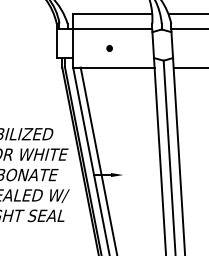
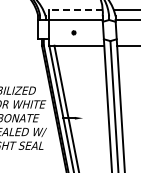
line: (113, 13) -> (76, 9), solid -> dashed

